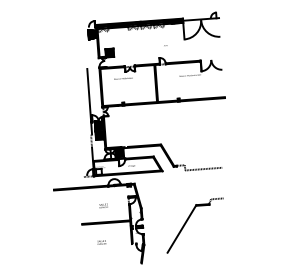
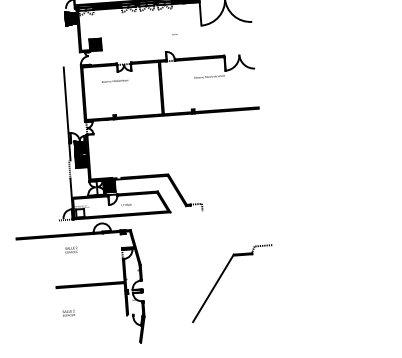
line: (203, 168) -> (228, 208), removed
text: (103, 205) -> (71, 249), moved
part: (188, 220) -> (222, 276), moved
text: (101, 242) -> (68, 313), moved

